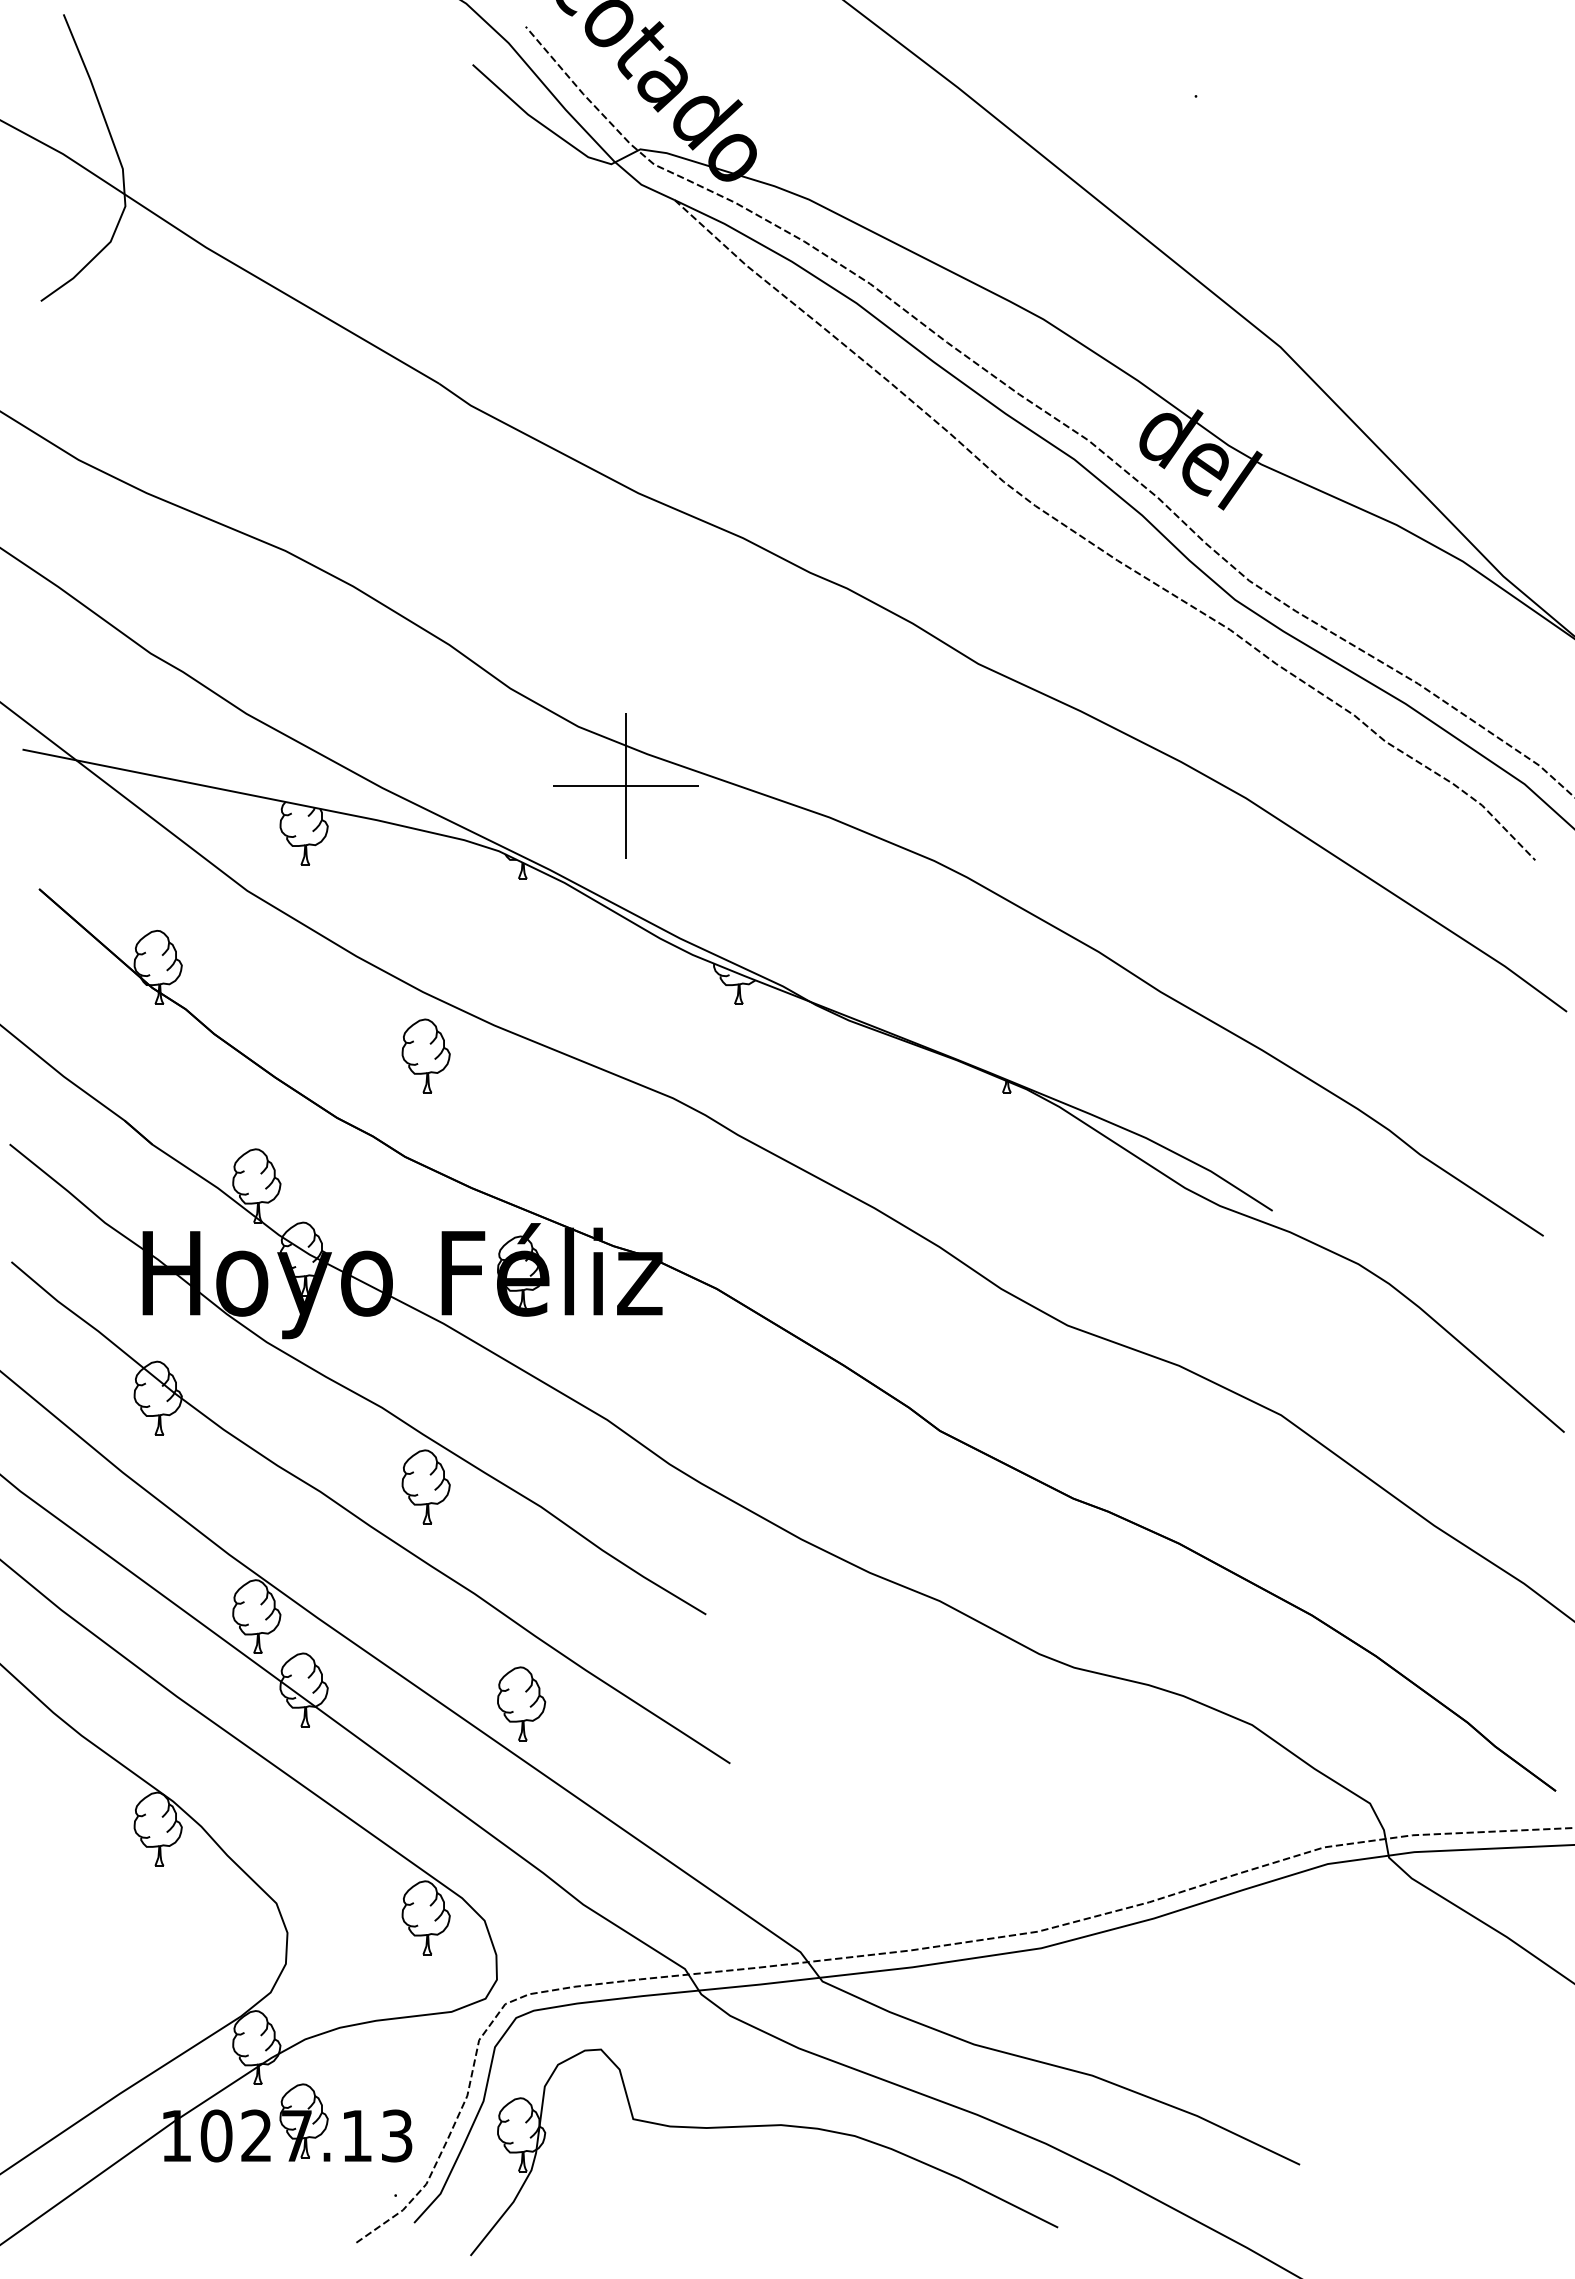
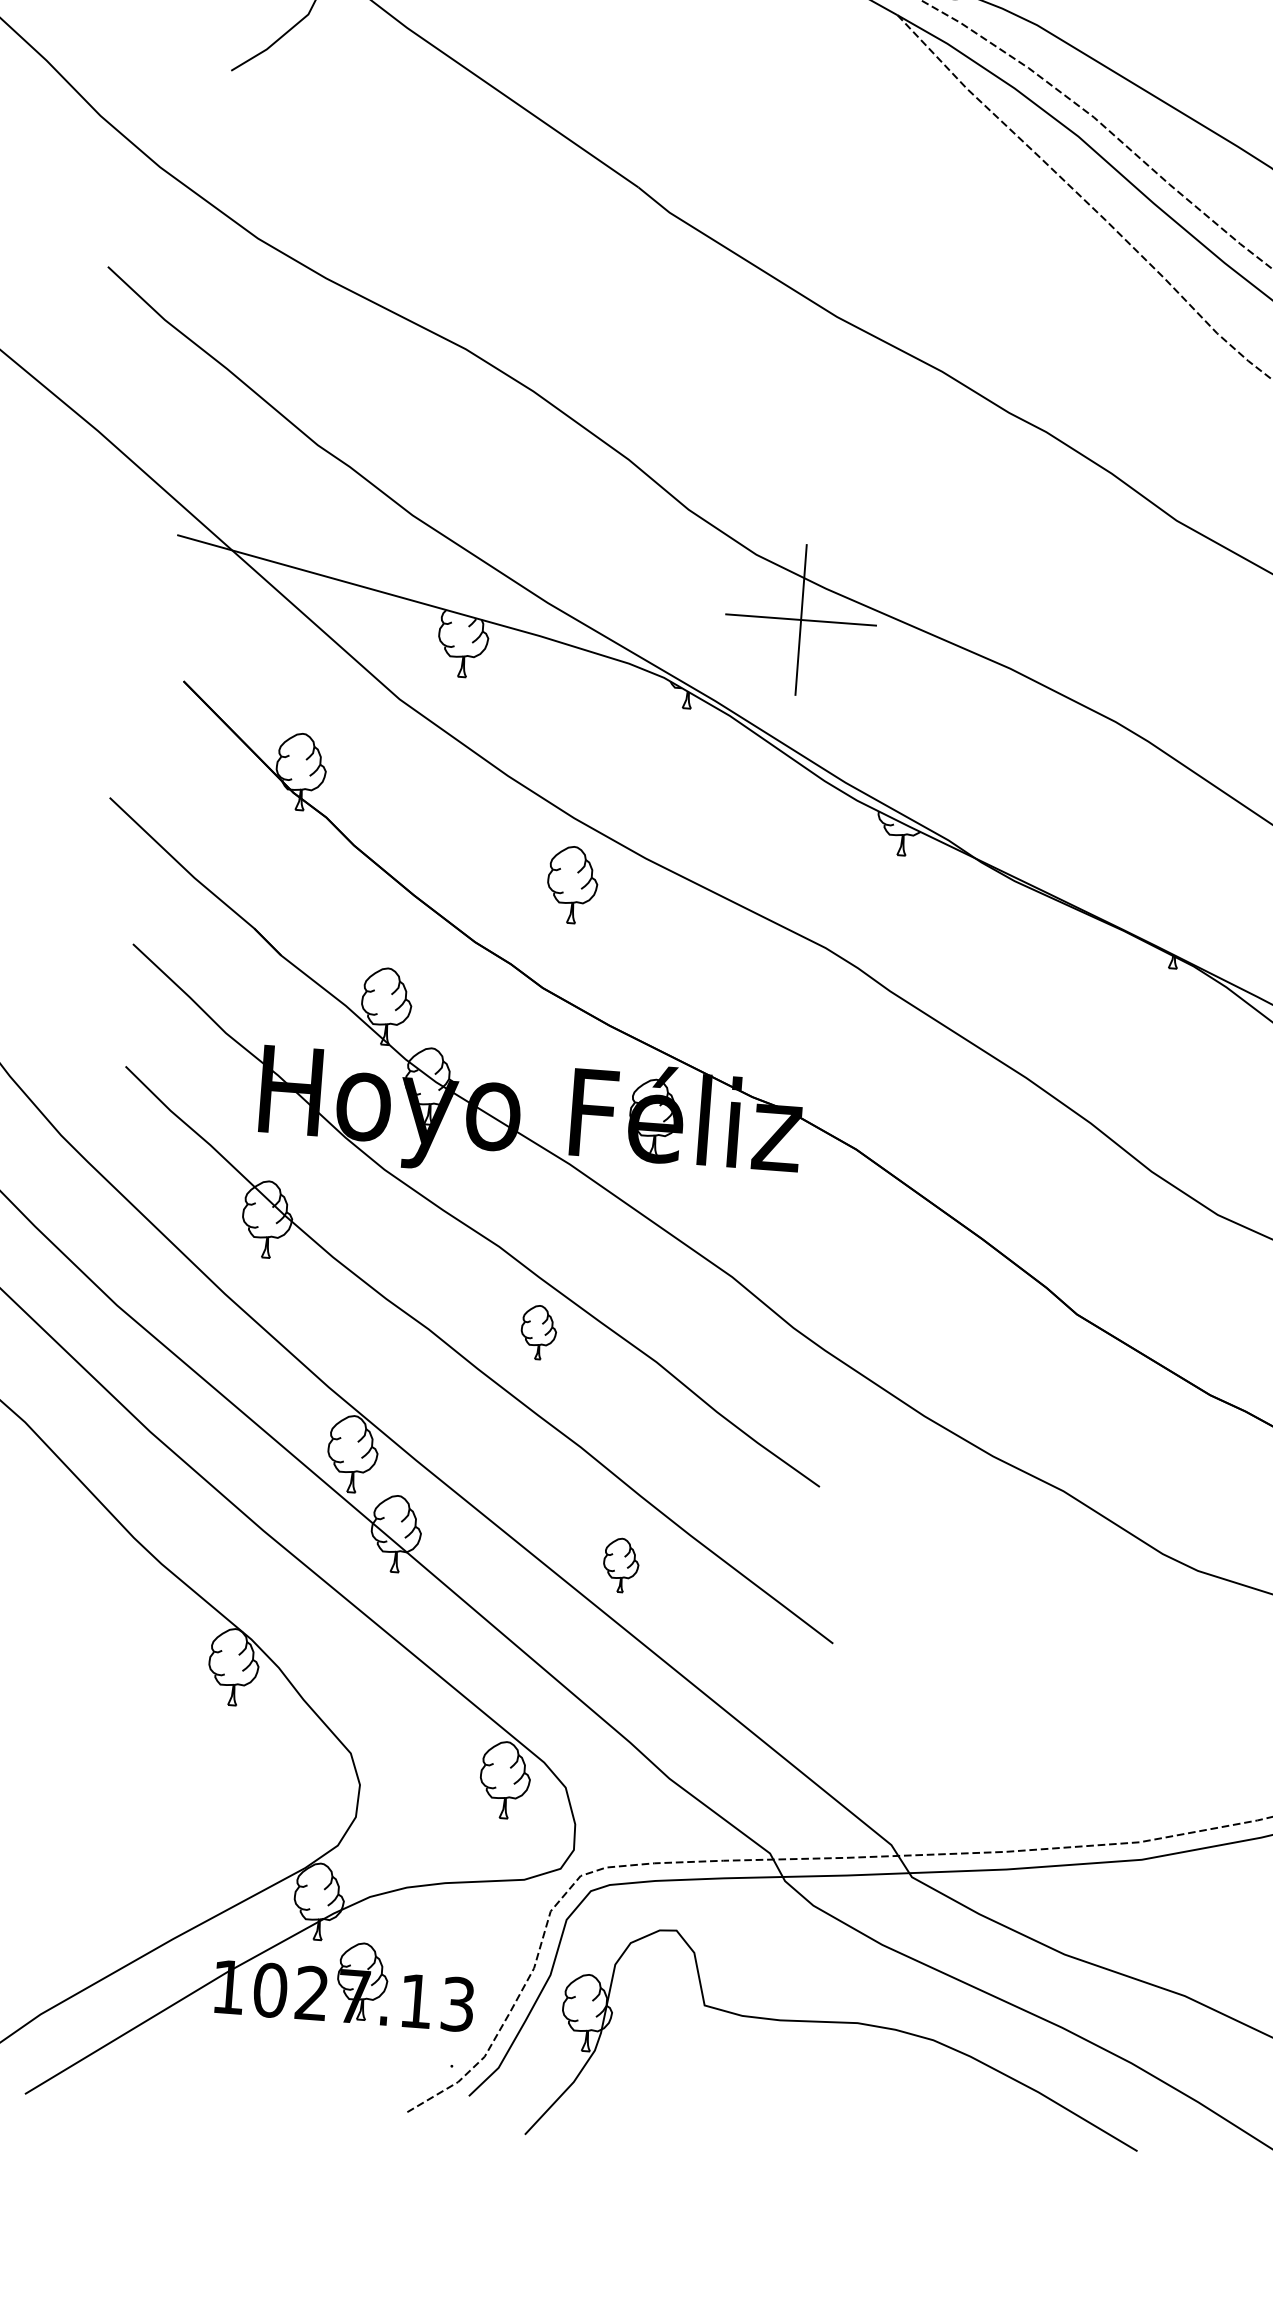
part: (425, 1486) -> (538, 1332), size x0.7
part: (521, 1703) -> (620, 1564), size x0.7

